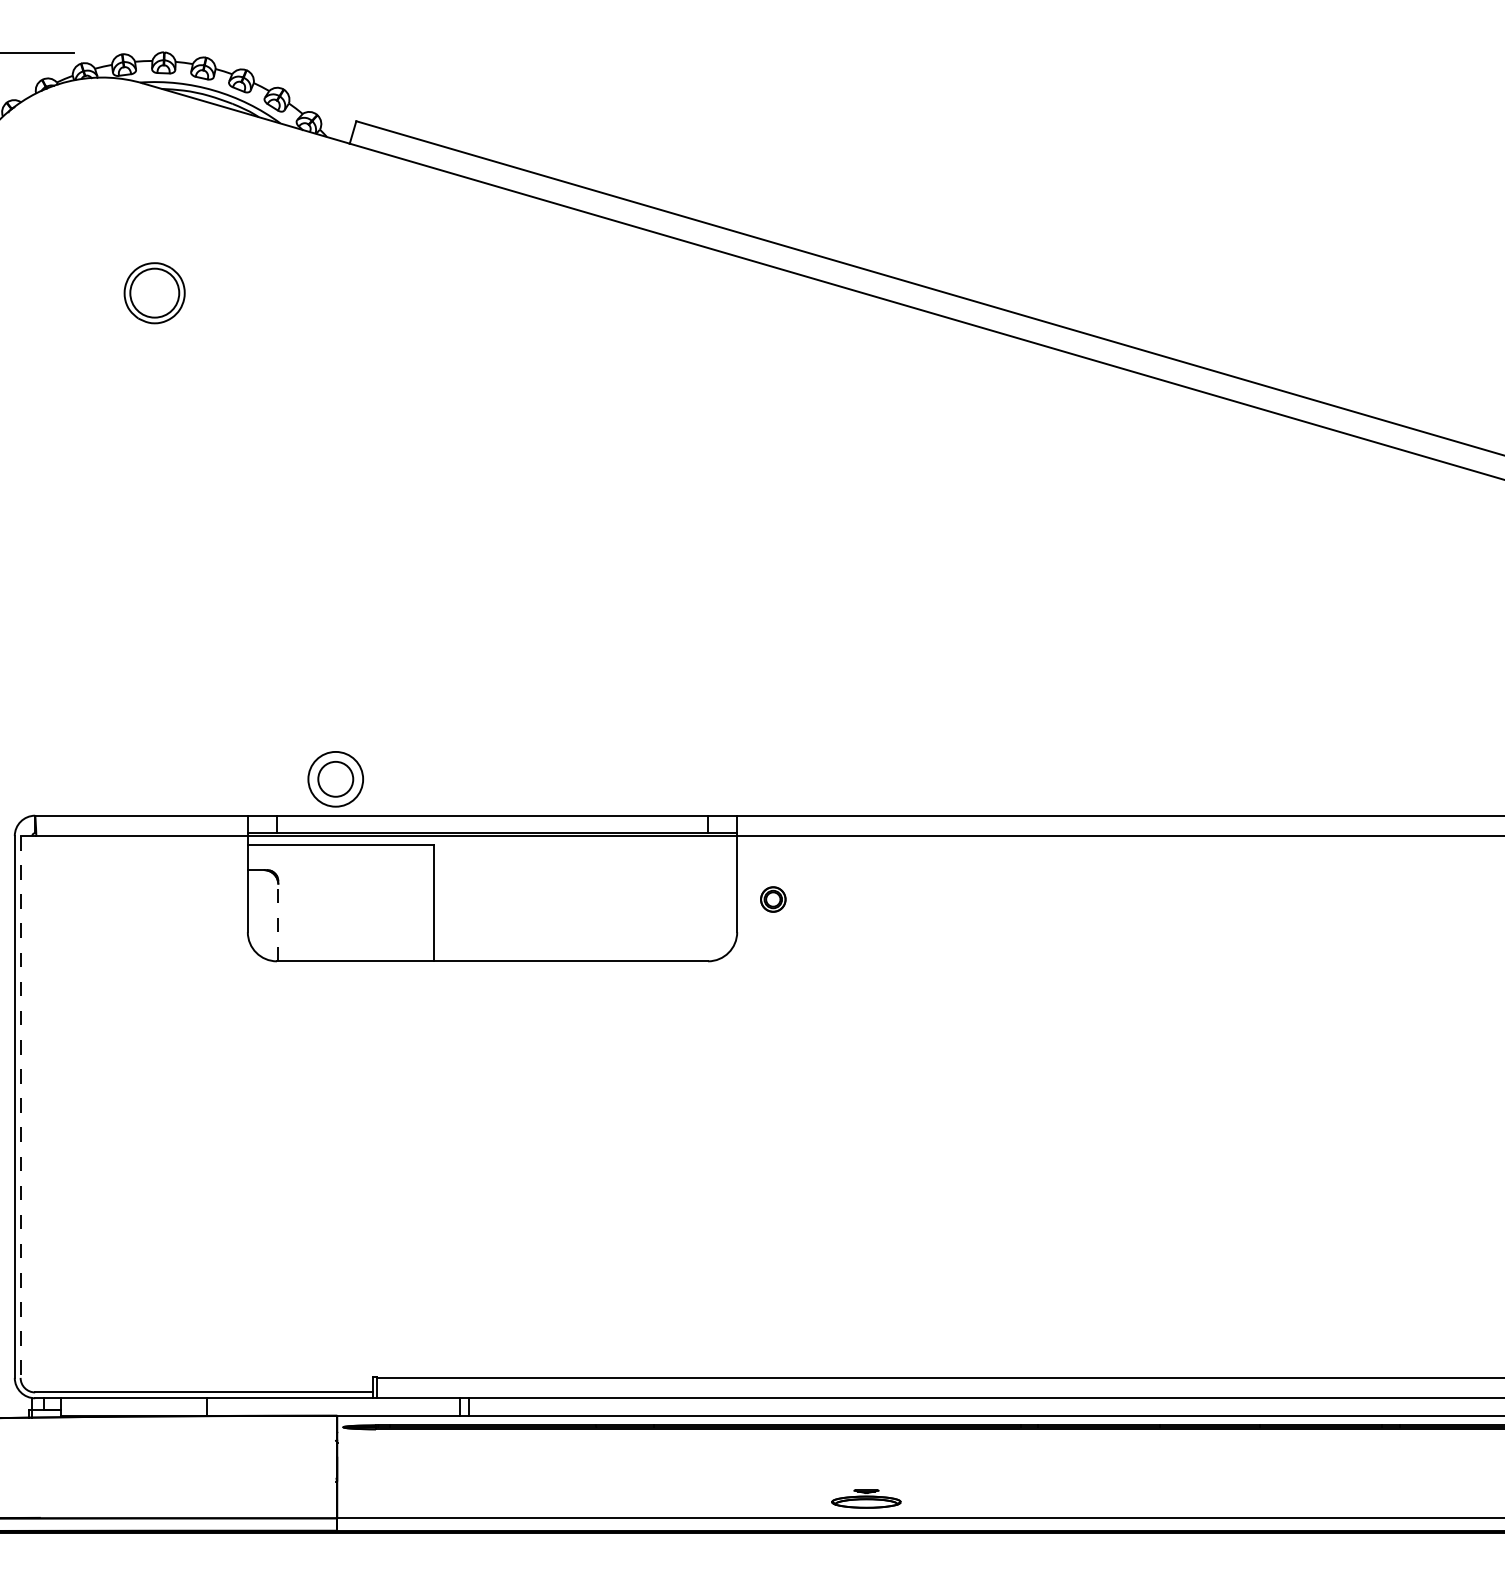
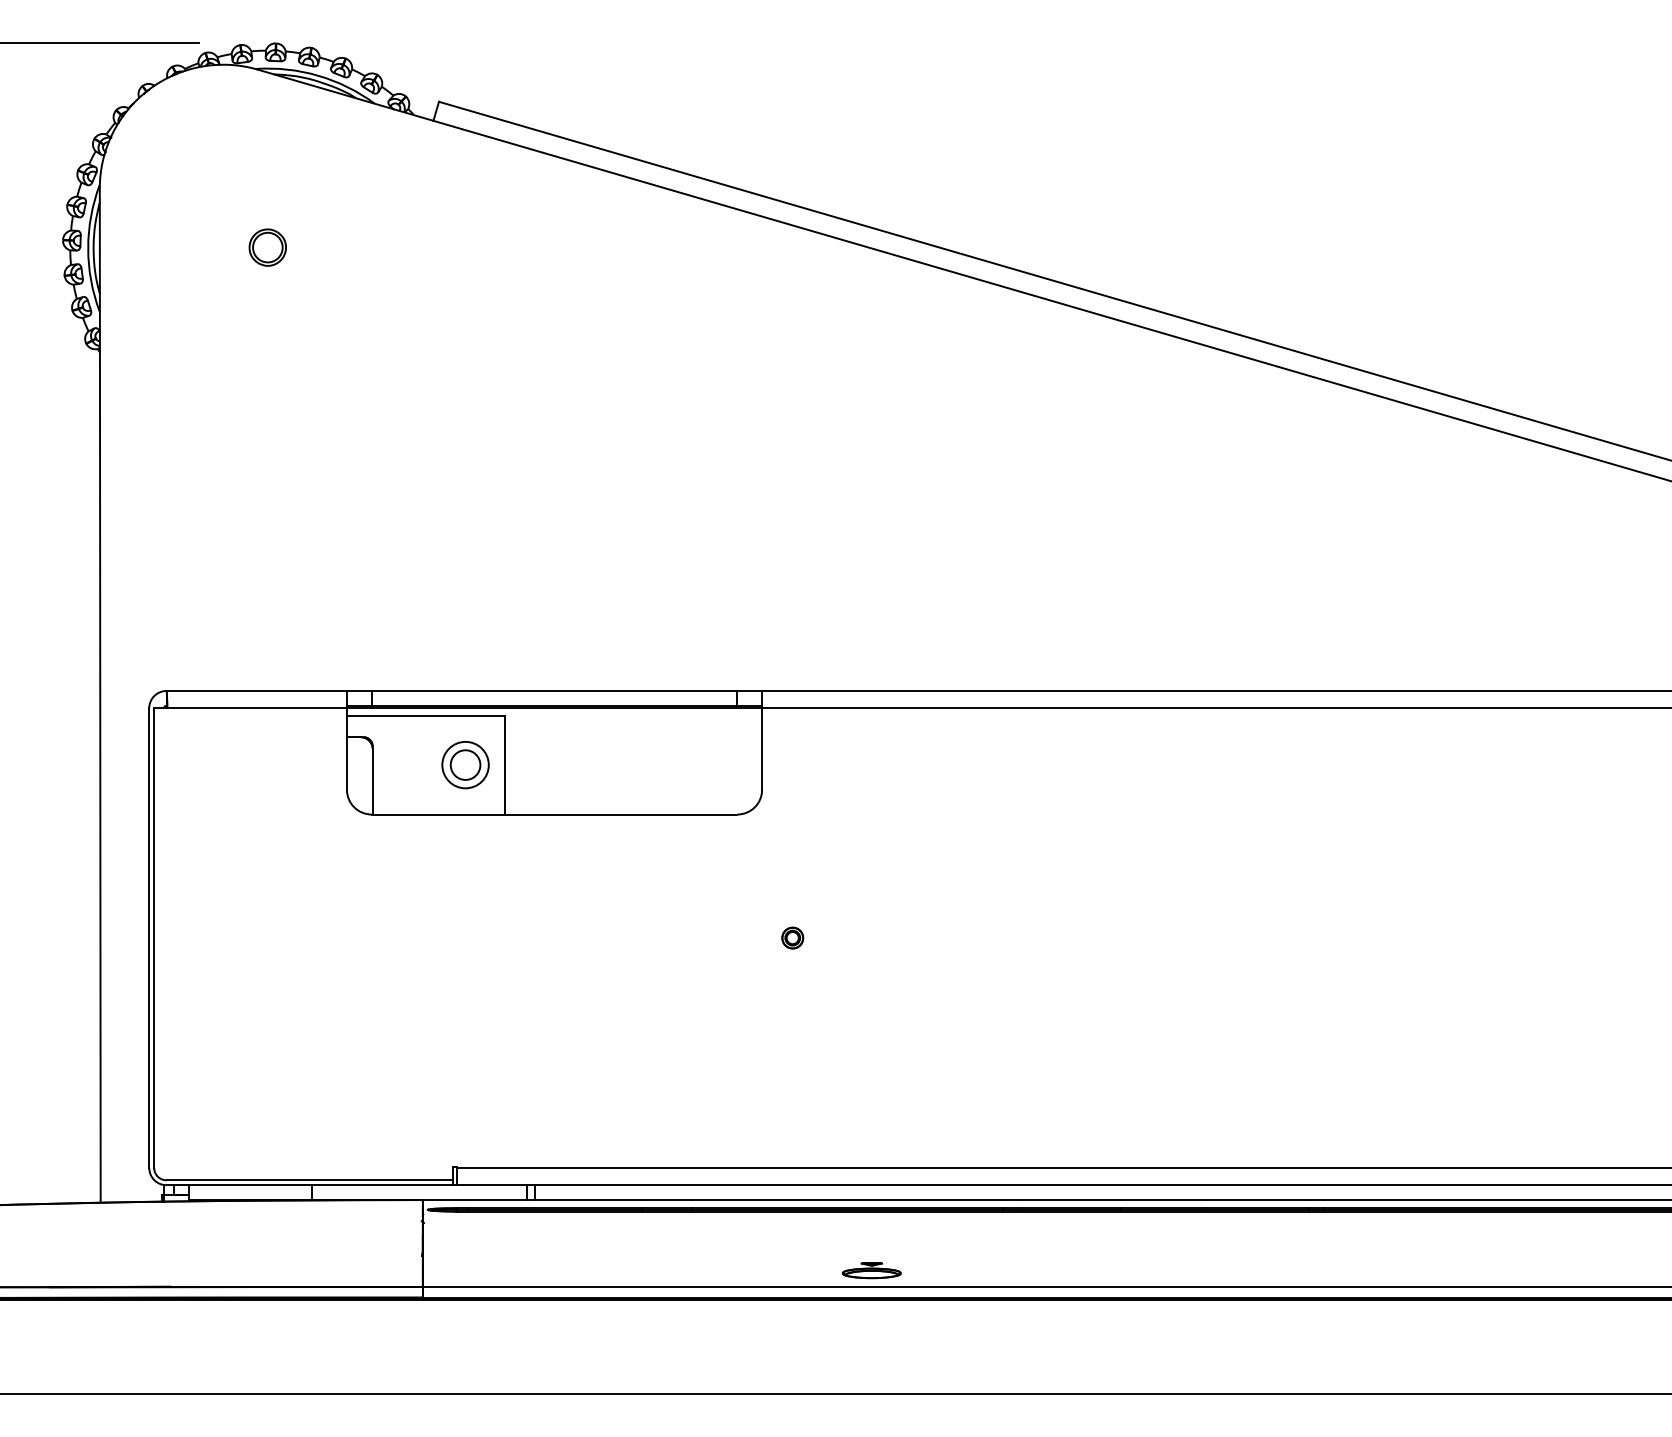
part: (154, 292) -> (267, 247), size x0.71
part: (335, 779) -> (465, 765), moved
part: (772, 898) -> (792, 937), moved
line: (277, 922) -> (372, 781), dashed -> solid
line: (20, 1107) -> (154, 938), dashed -> solid

